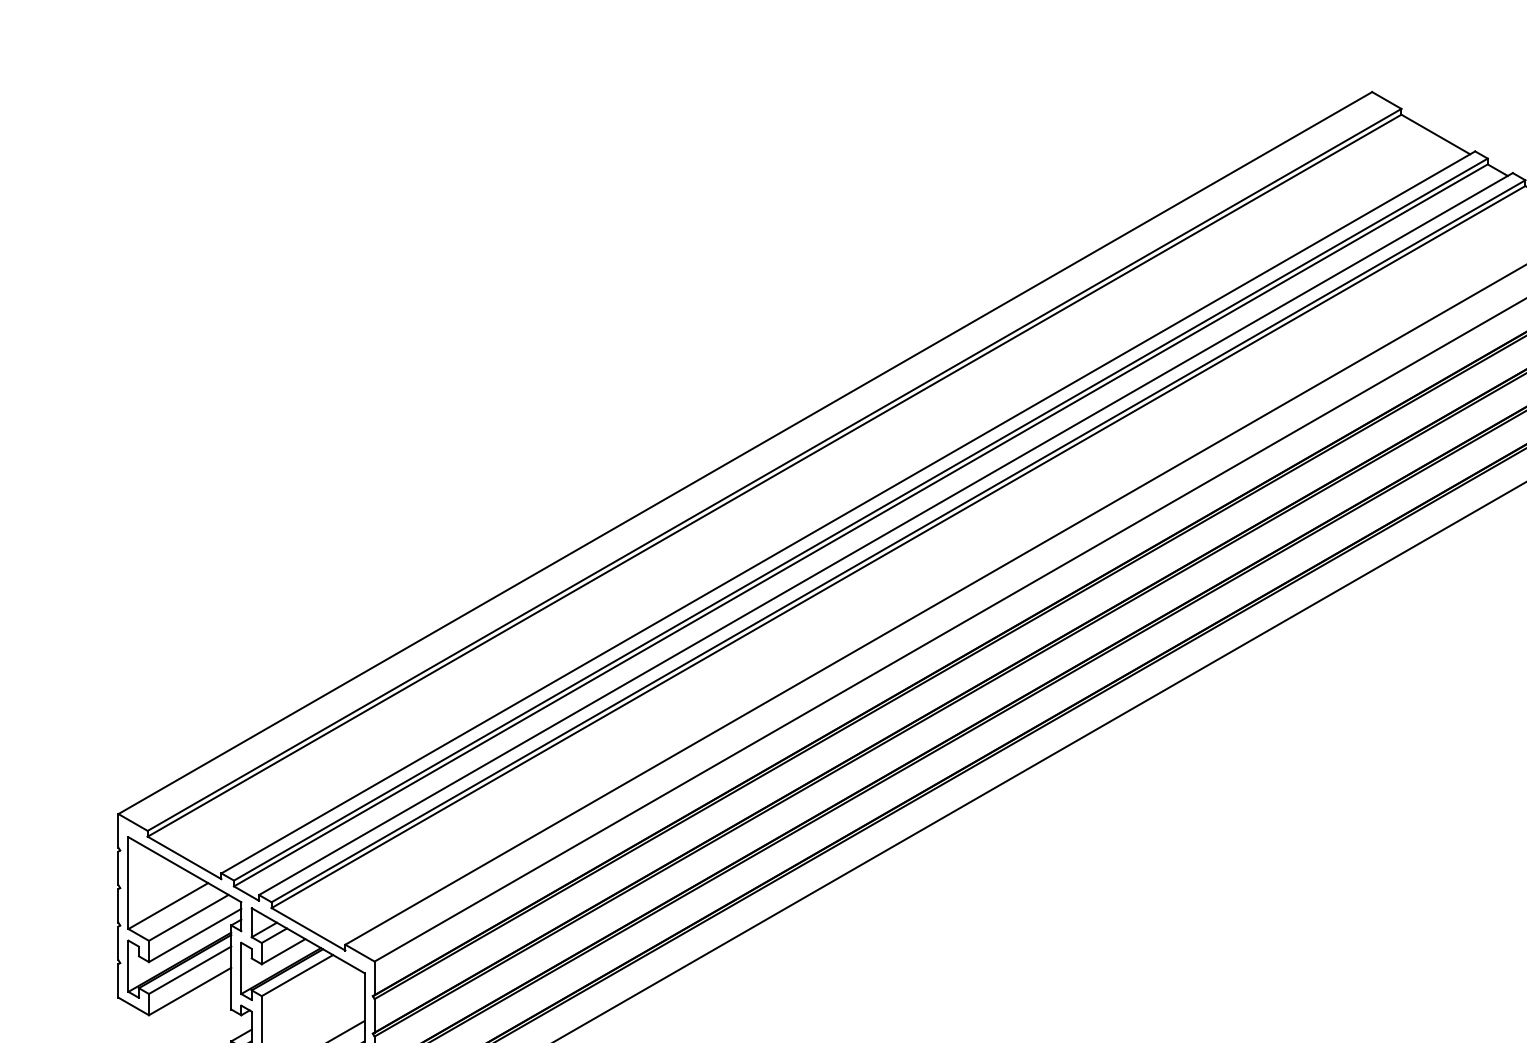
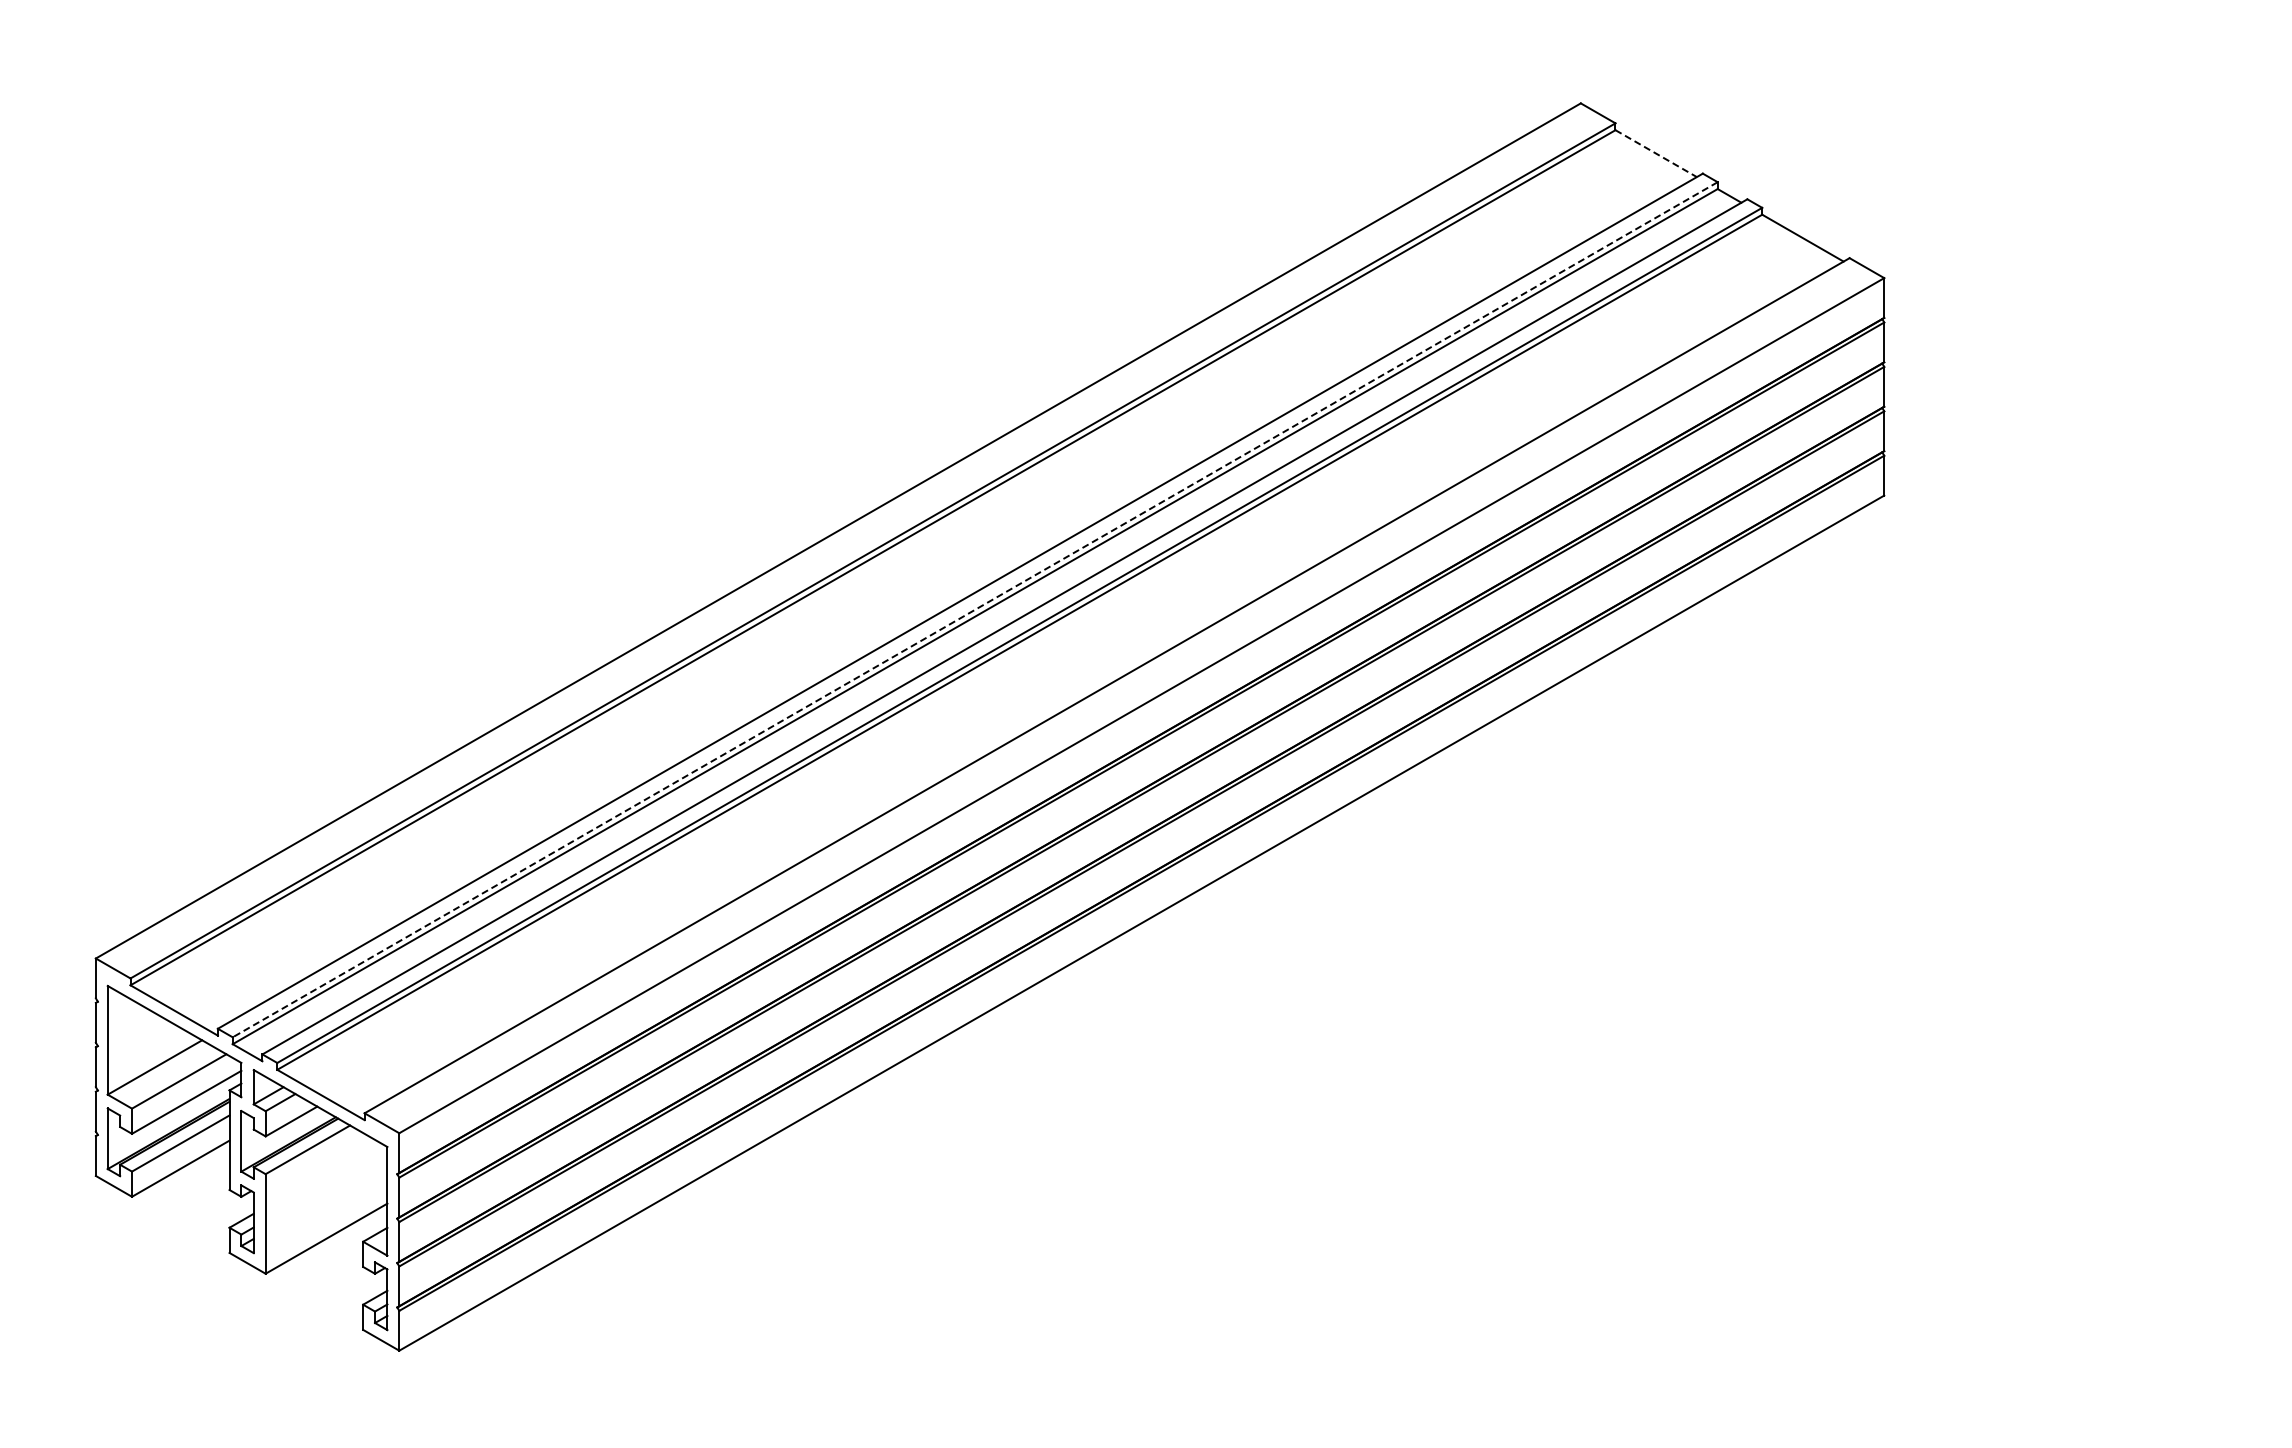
line: (1436, 134) -> (1656, 153), solid -> dashed
line: (861, 519) -> (975, 609), solid -> dashed

